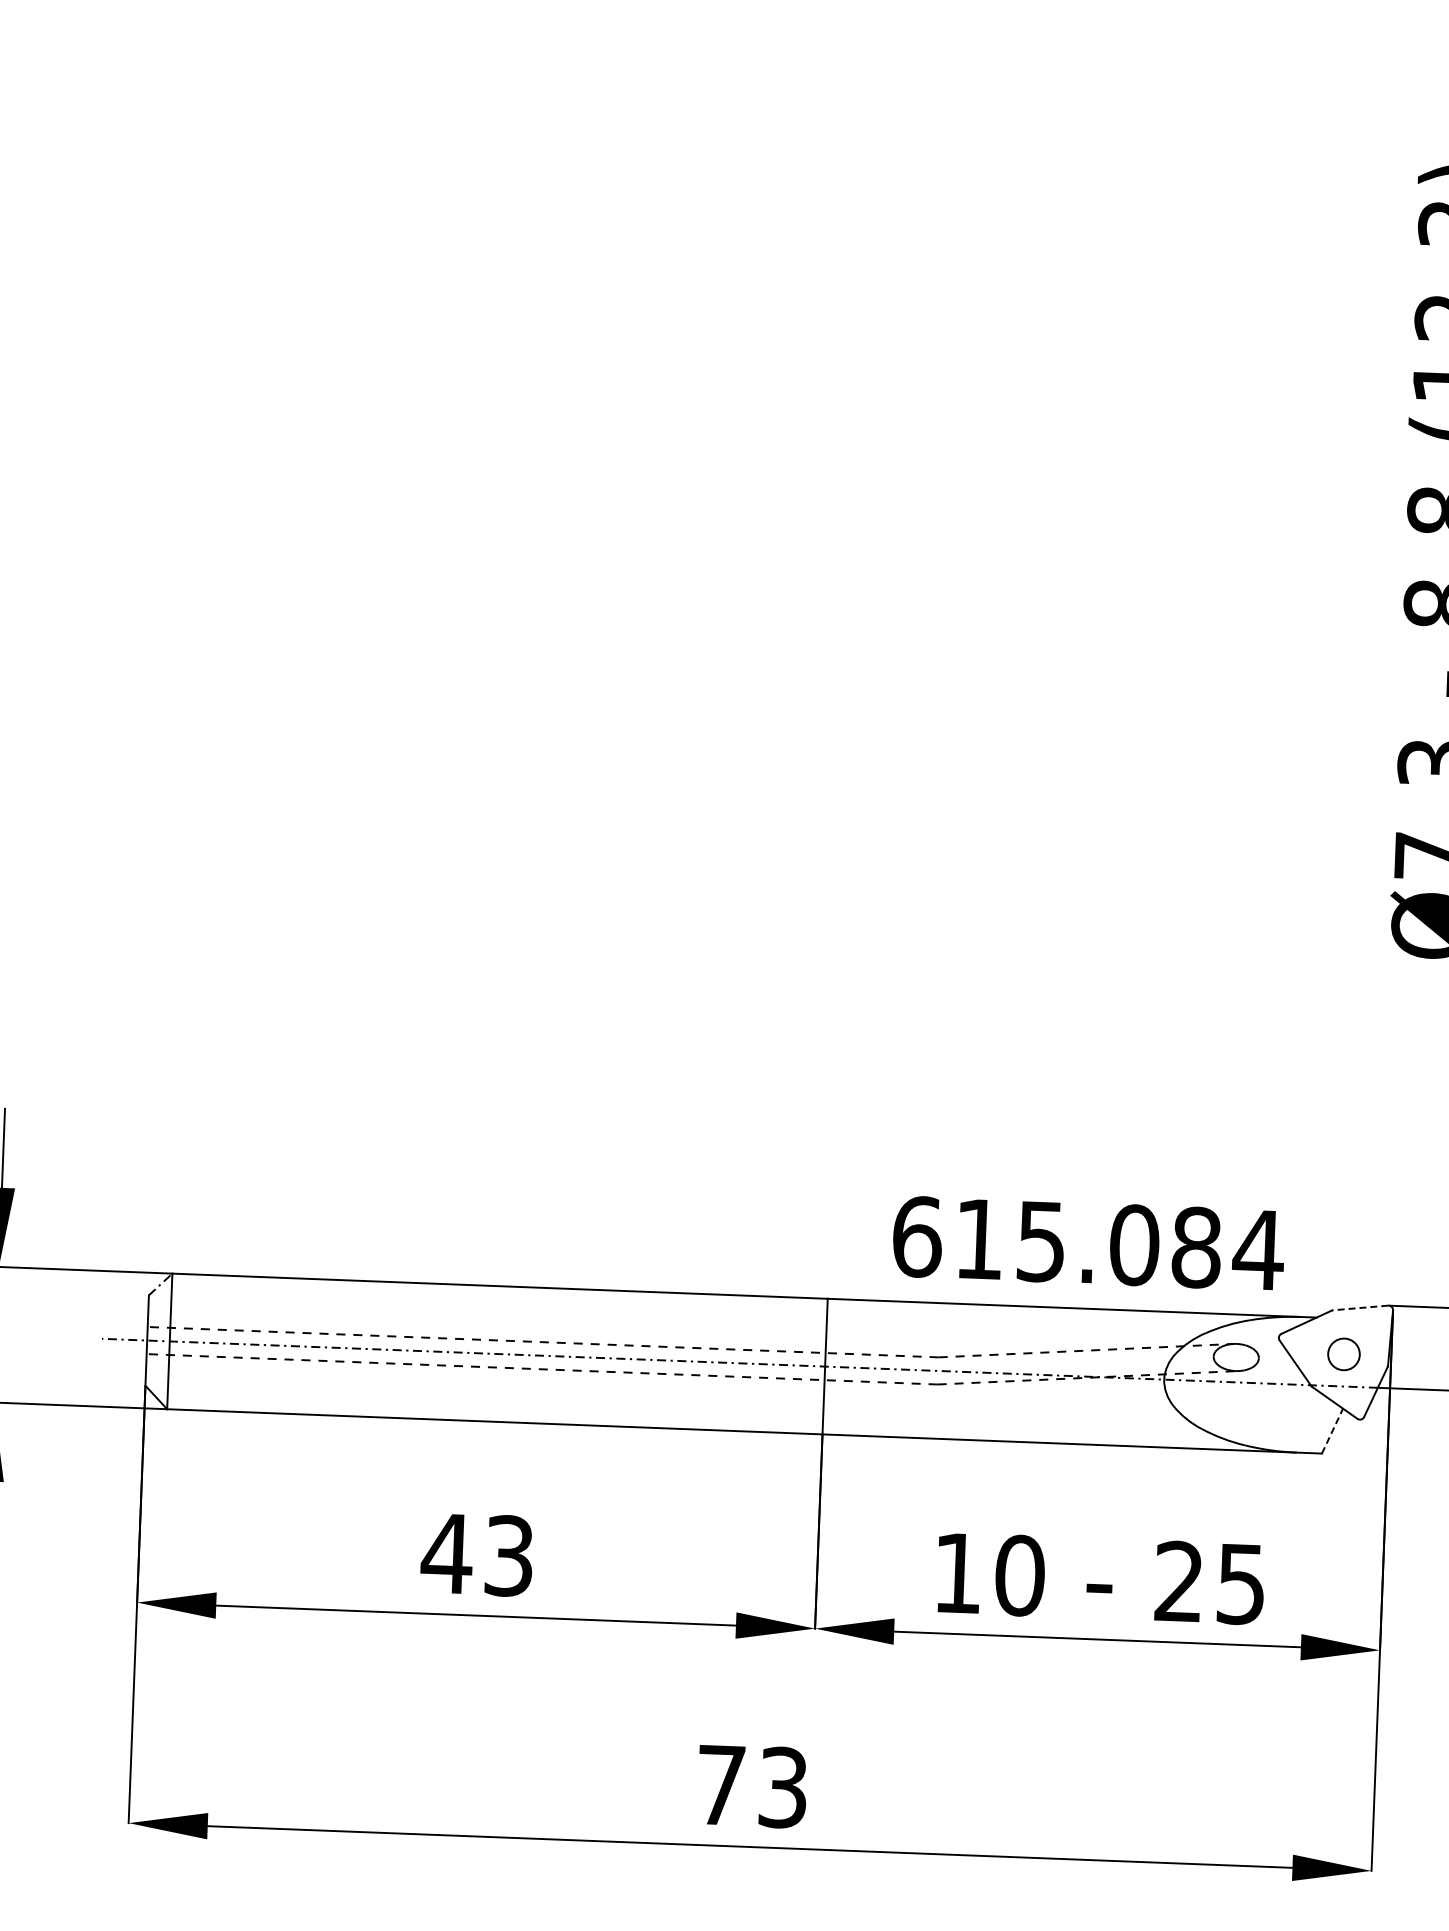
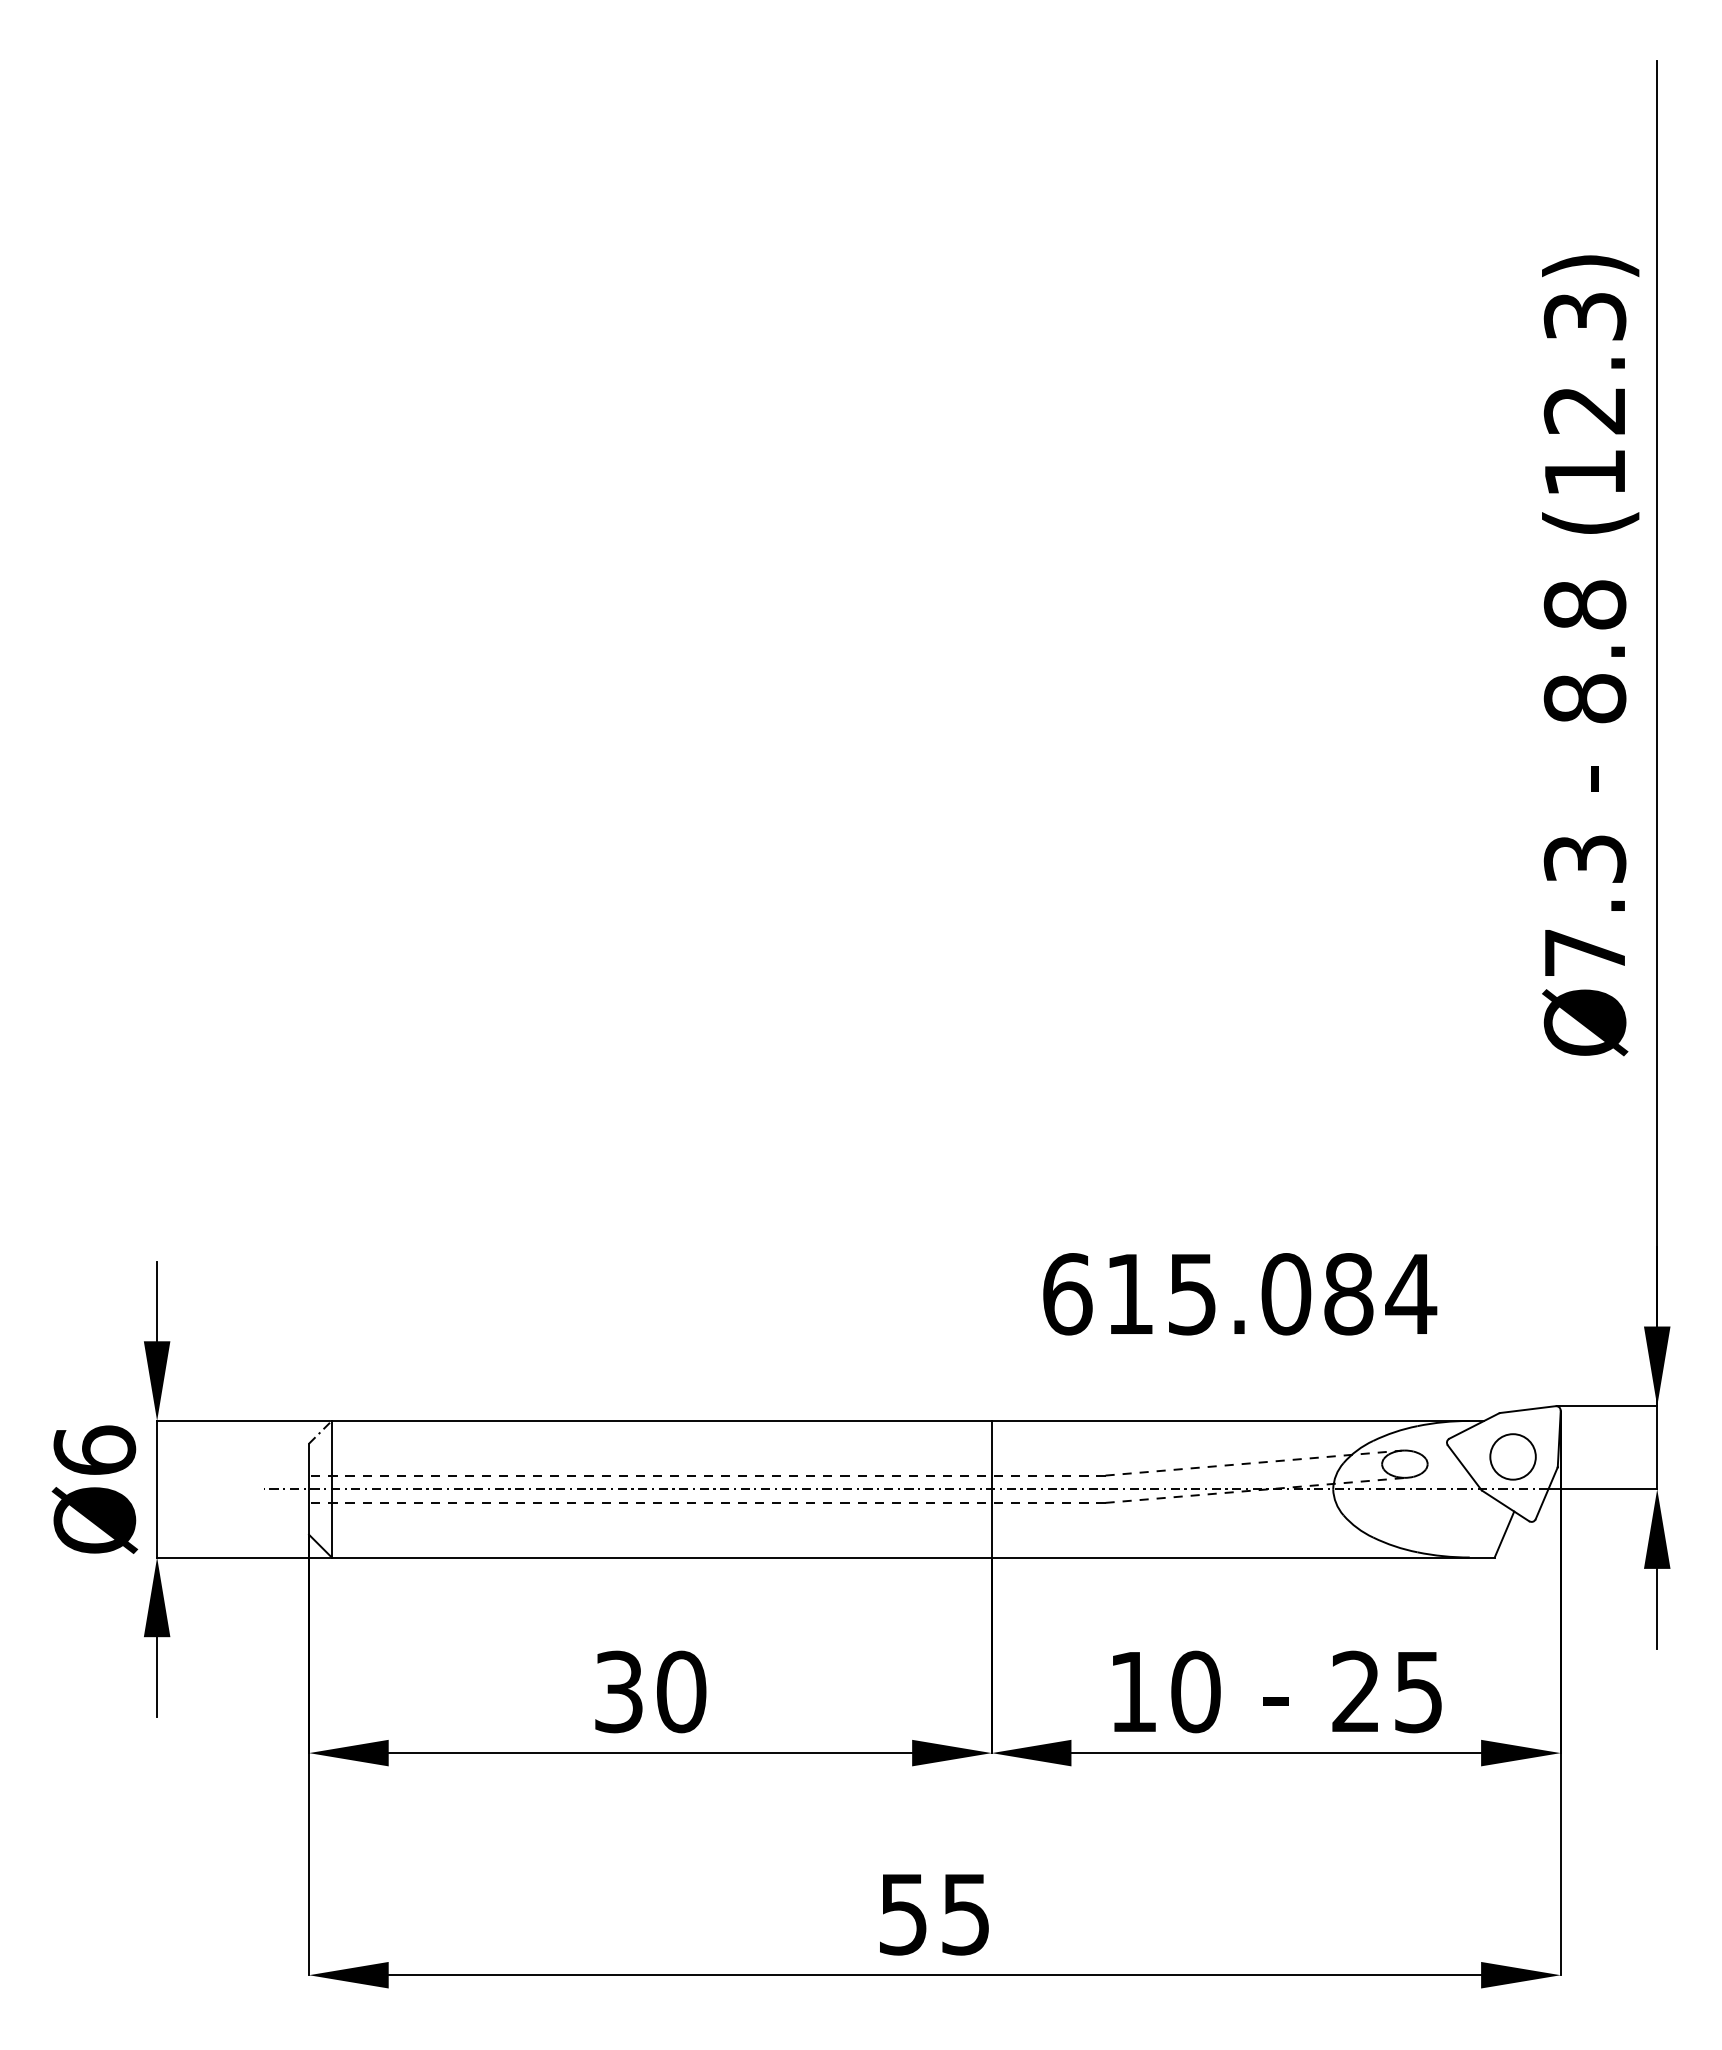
text: (1089, 1243) -> (1240, 1294), moved
line: (1361, 1307) -> (1528, 1409), dashed -> solid
circle: (1343, 1353) -> (1512, 1456), size x1.43
line: (1332, 1431) -> (1504, 1534), dashed -> solid
text: (477, 1554) -> (649, 1691), 43 -> 30
text: (752, 1786) -> (934, 1914), 73 -> 55

